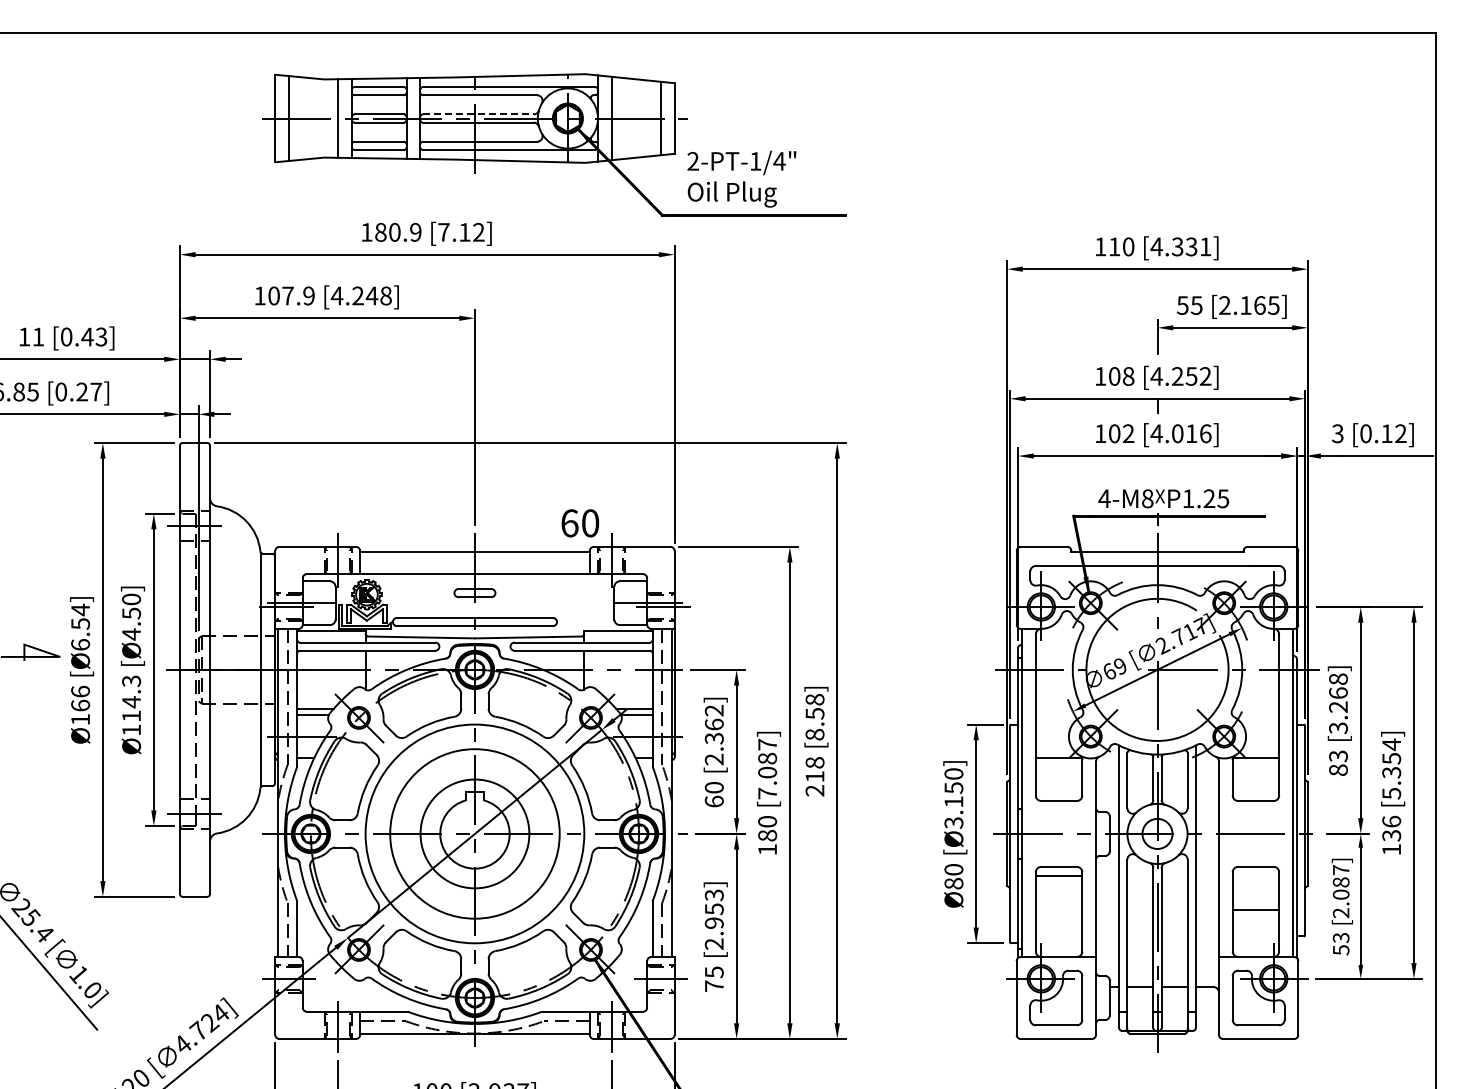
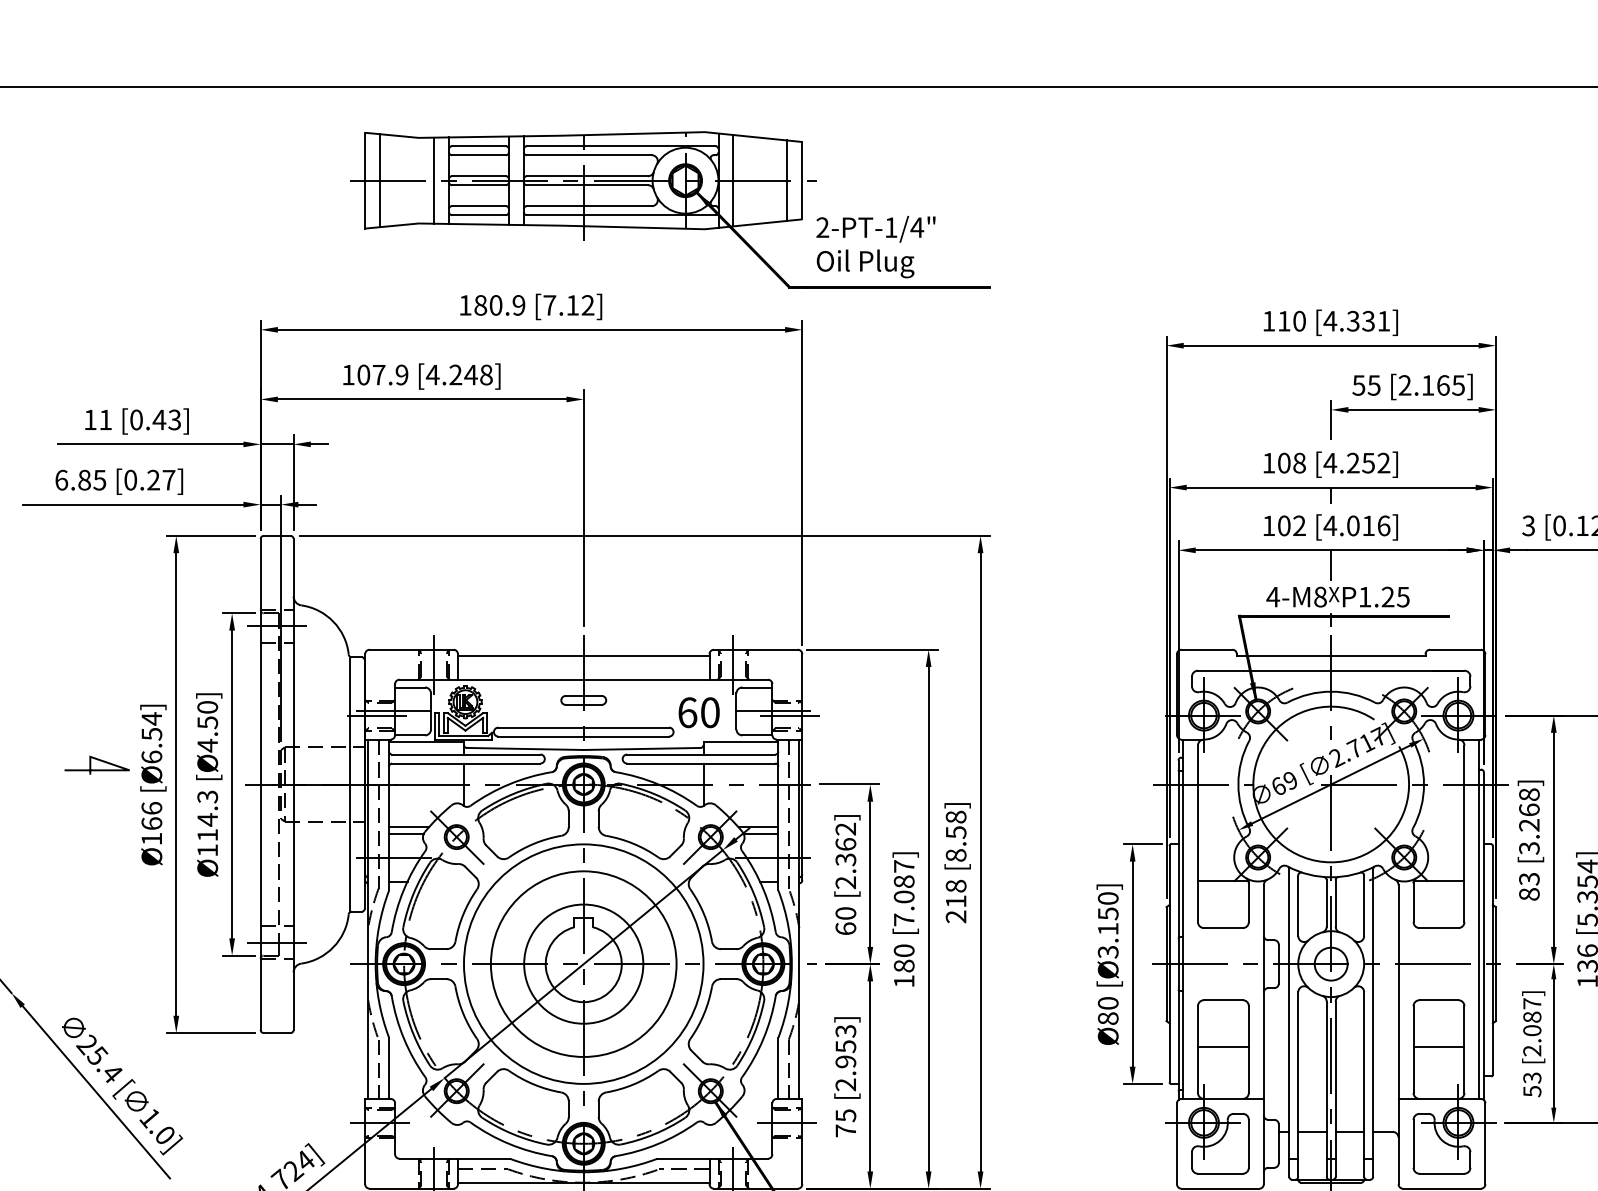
line: (478, 114) -> (587, 176), dashed -> solid
line: (1157, 469) -> (1331, 565), added
text: (580, 523) -> (699, 712), moved
line: (1058, 875) -> (1222, 1046), moved

